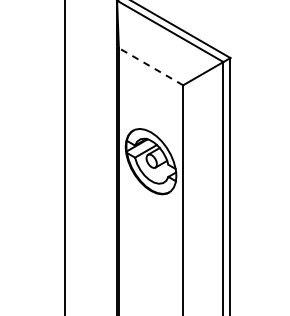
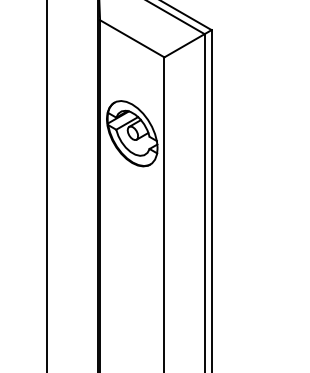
line: (150, 66) -> (131, 38), dashed -> solid

